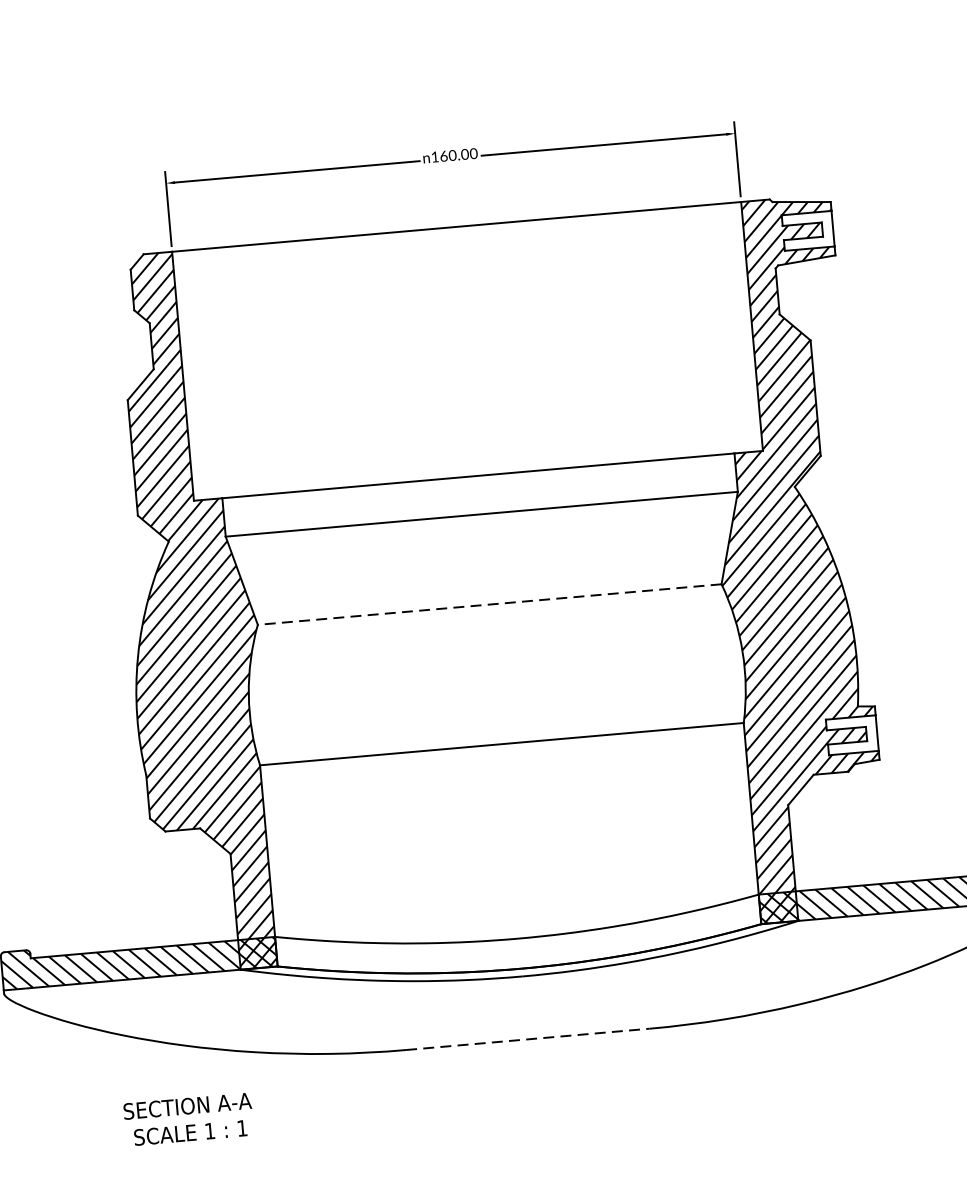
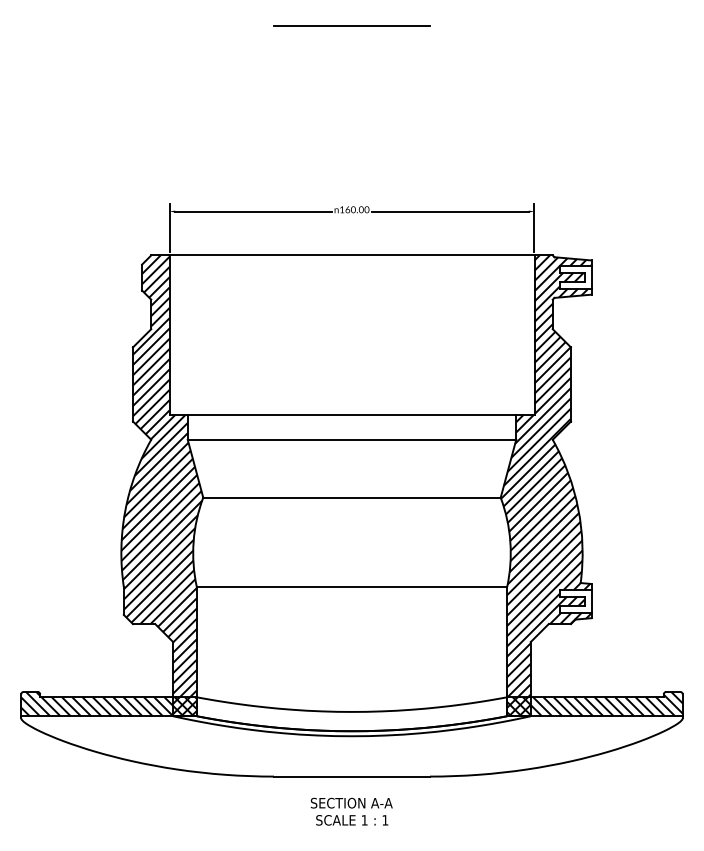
line: (490, 604) -> (352, 497), dashed -> solid
line: (528, 1039) -> (352, 776), dashed -> solid
text: (188, 1119) -> (351, 811), moved

